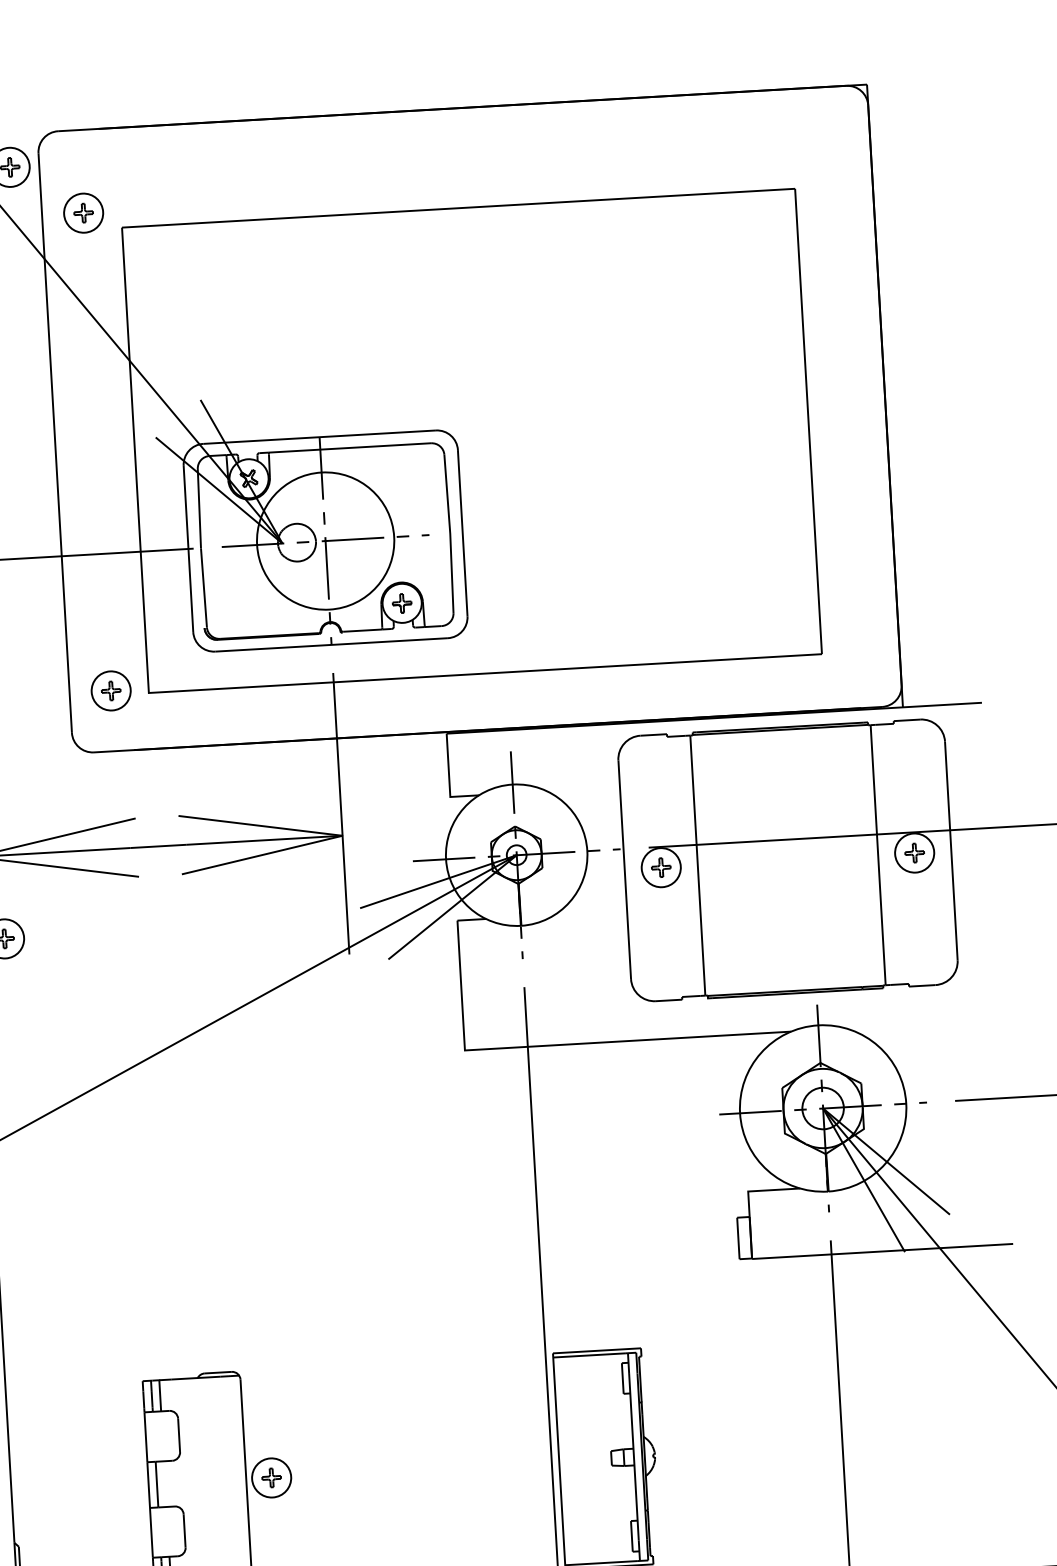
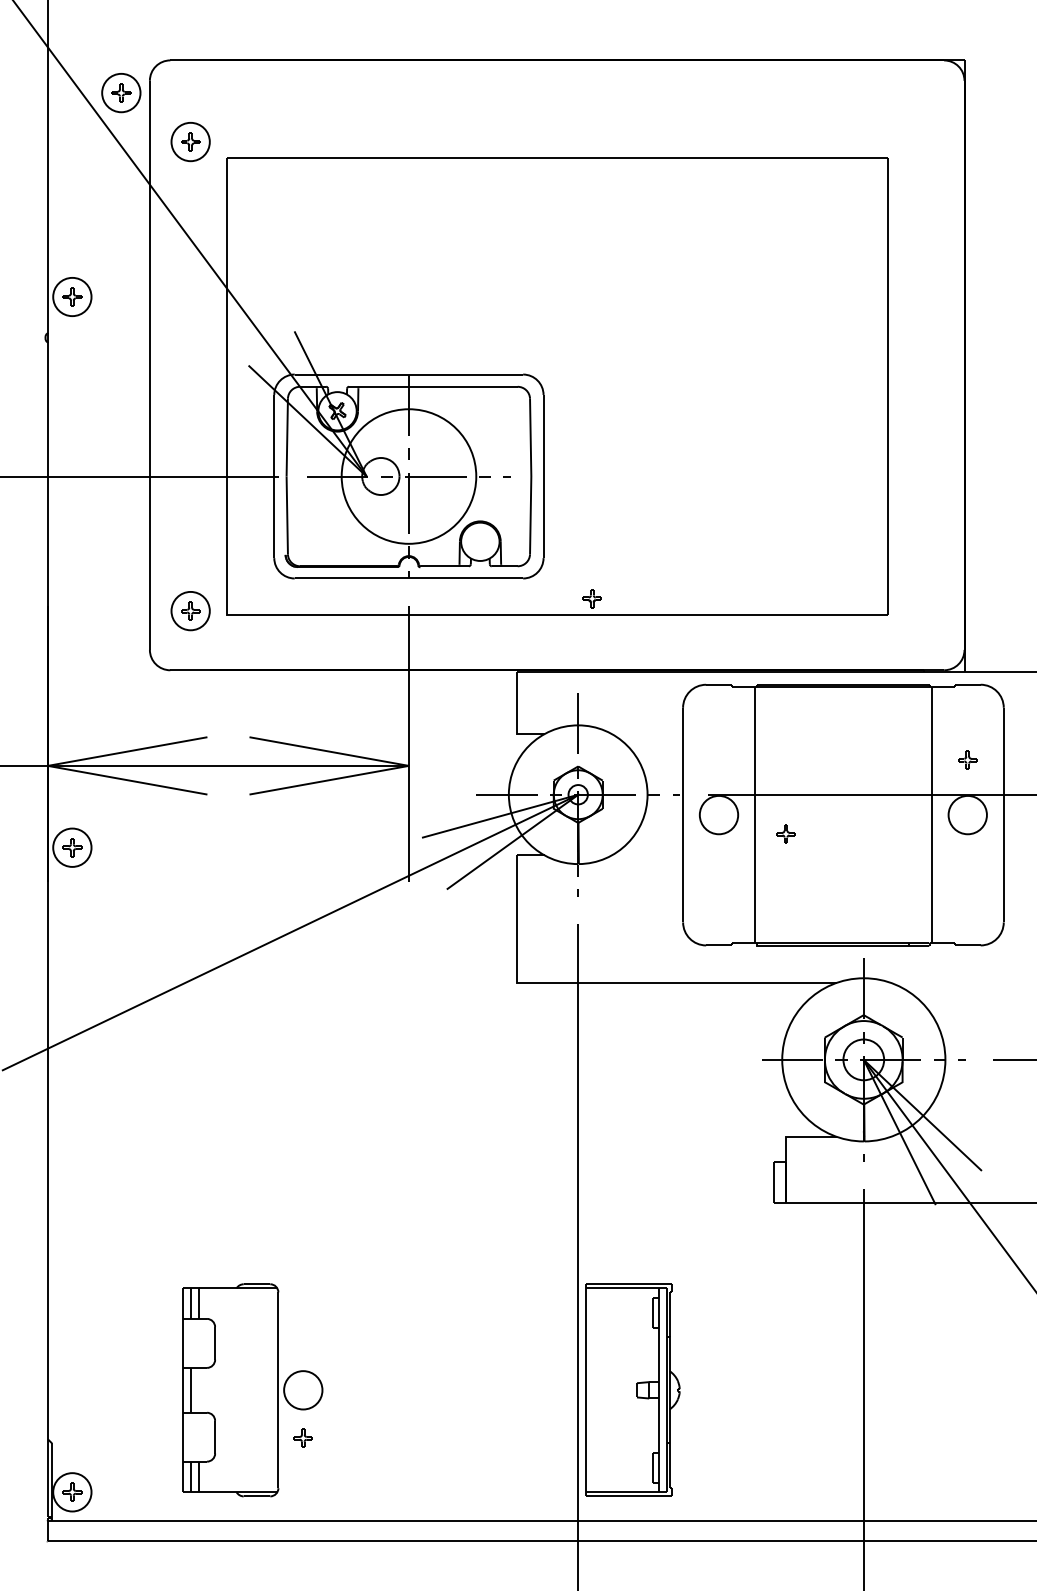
part: (401, 603) -> (591, 598), moved
part: (914, 852) -> (967, 759), moved
part: (660, 867) -> (785, 833), moved
part: (270, 1477) -> (302, 1437), moved

